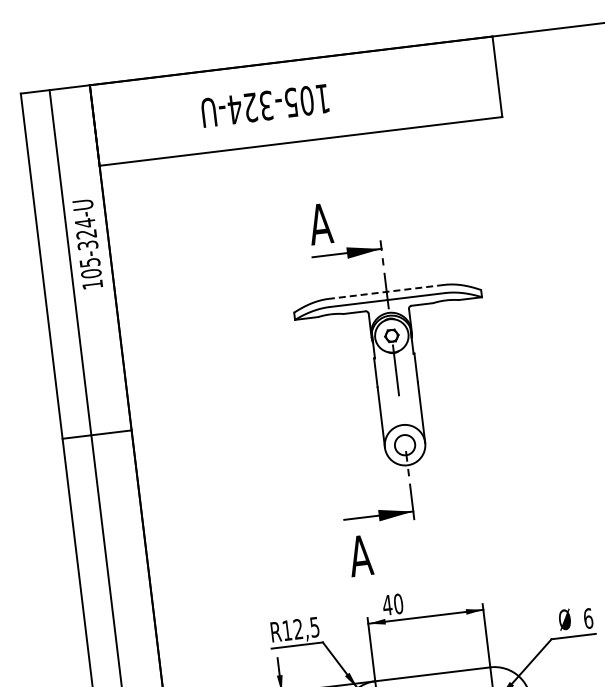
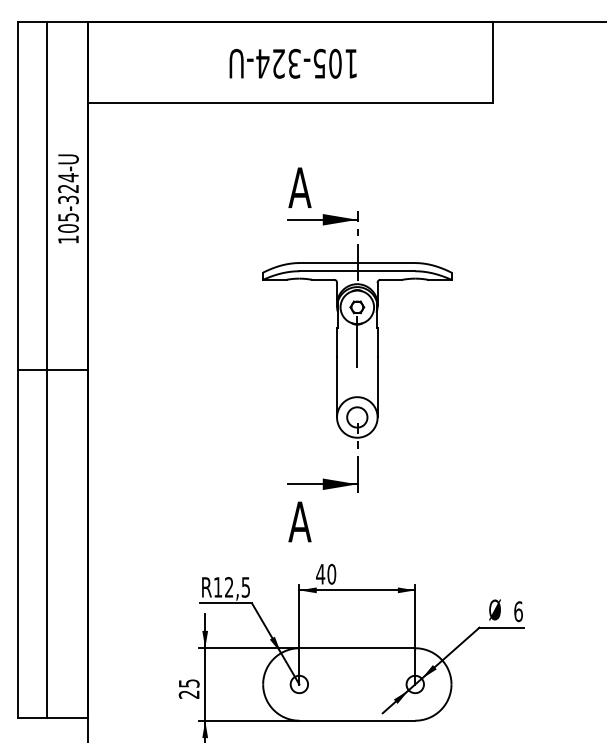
text: (264, 105) -> (292, 63), moved
text: (87, 243) -> (68, 198), moved
line: (386, 292) -> (357, 263), dashed -> solid

